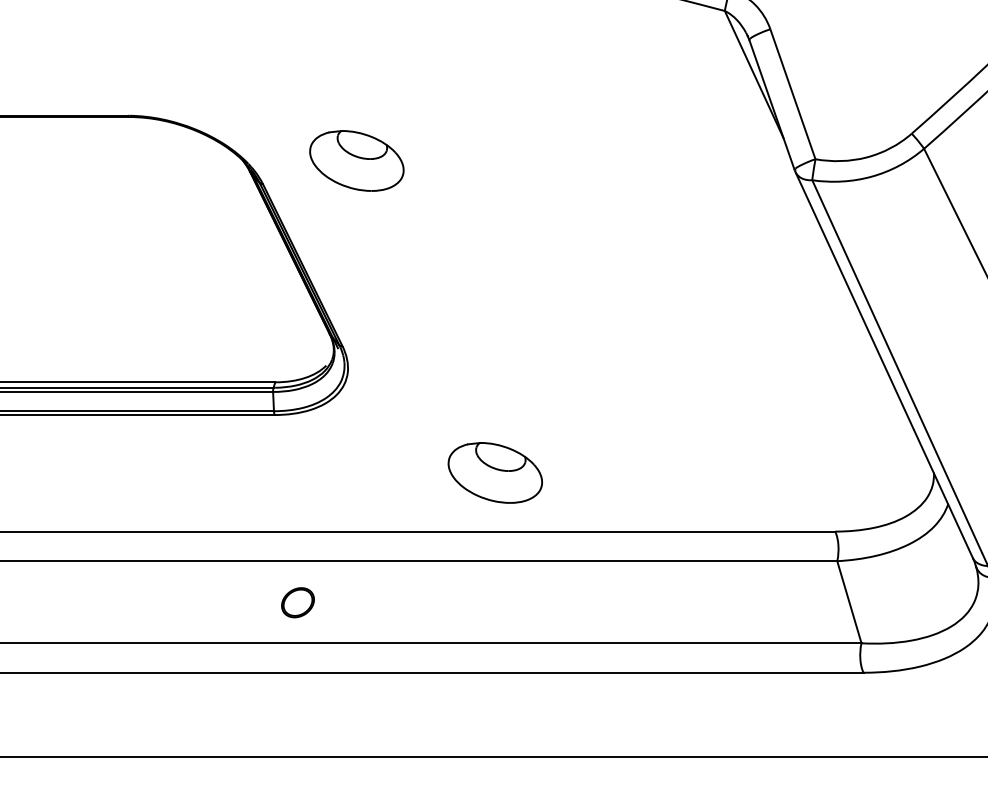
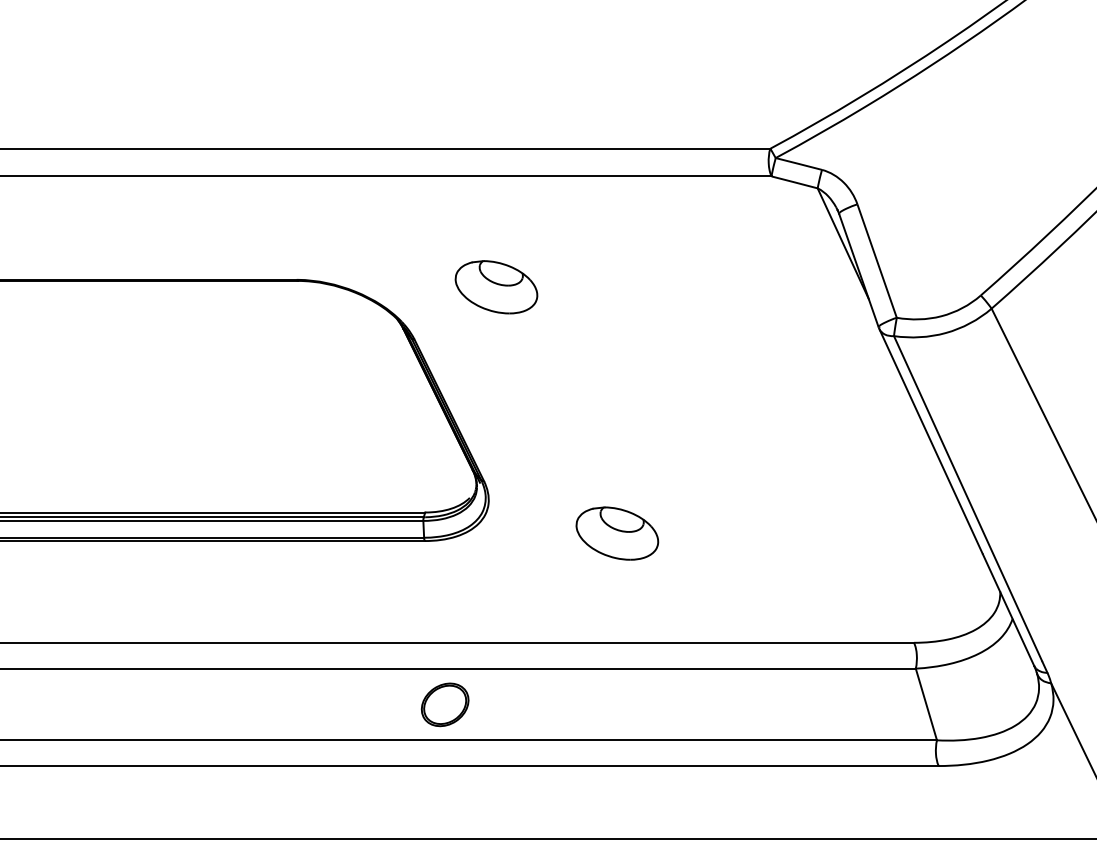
part: (356, 161) -> (496, 287), moved
part: (495, 472) -> (617, 533), moved
part: (297, 602) -> (444, 704), size x1.67

